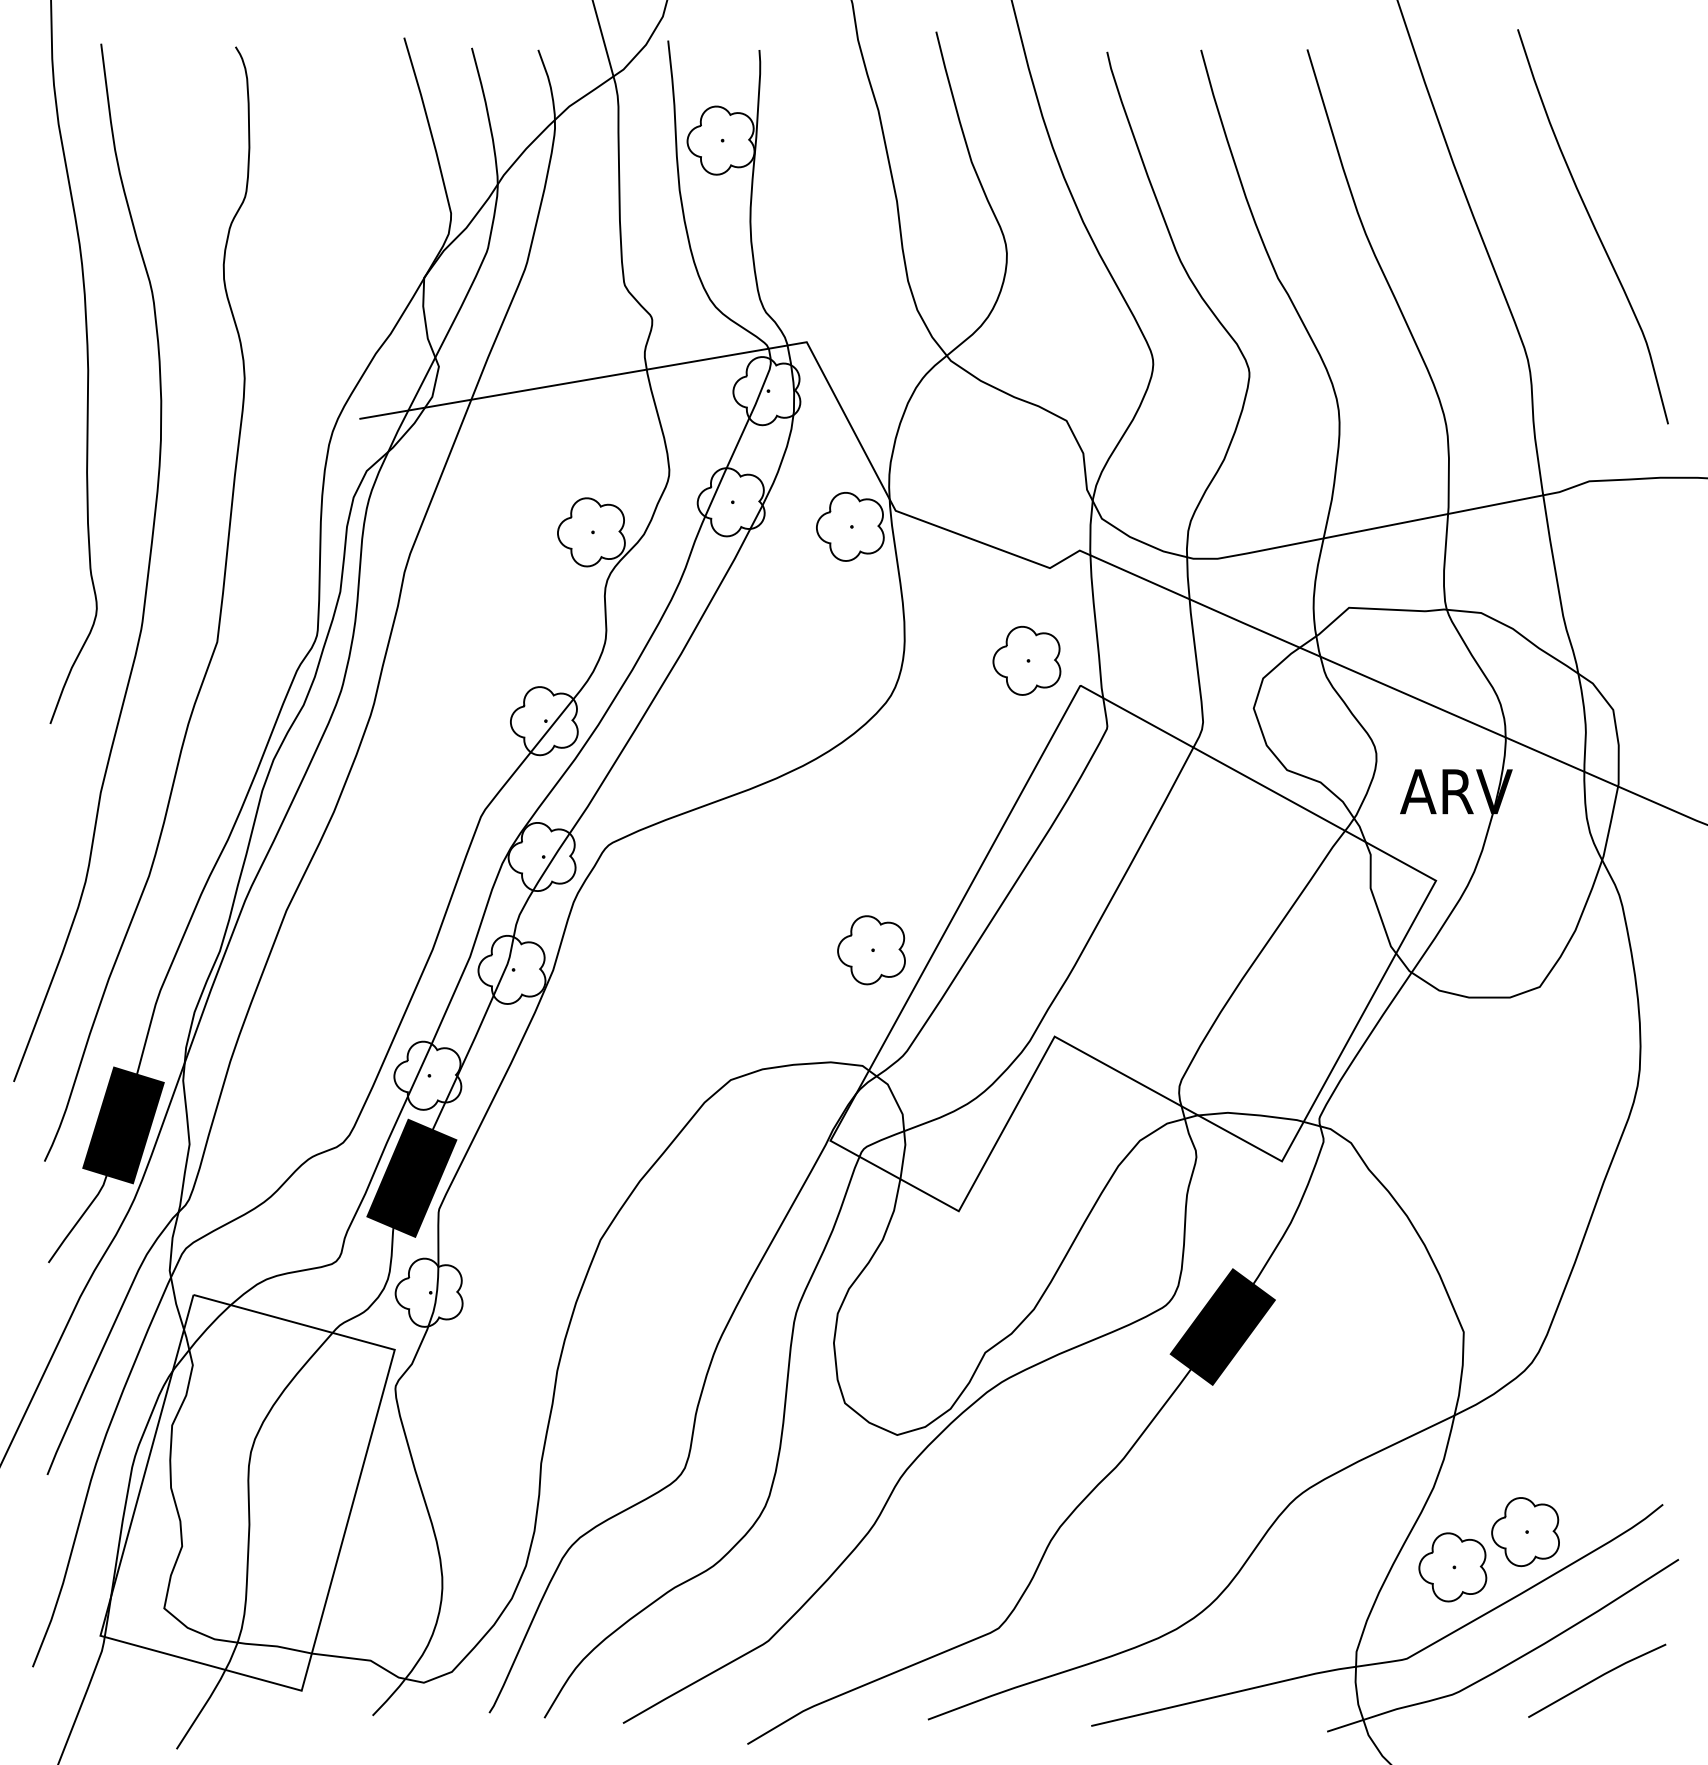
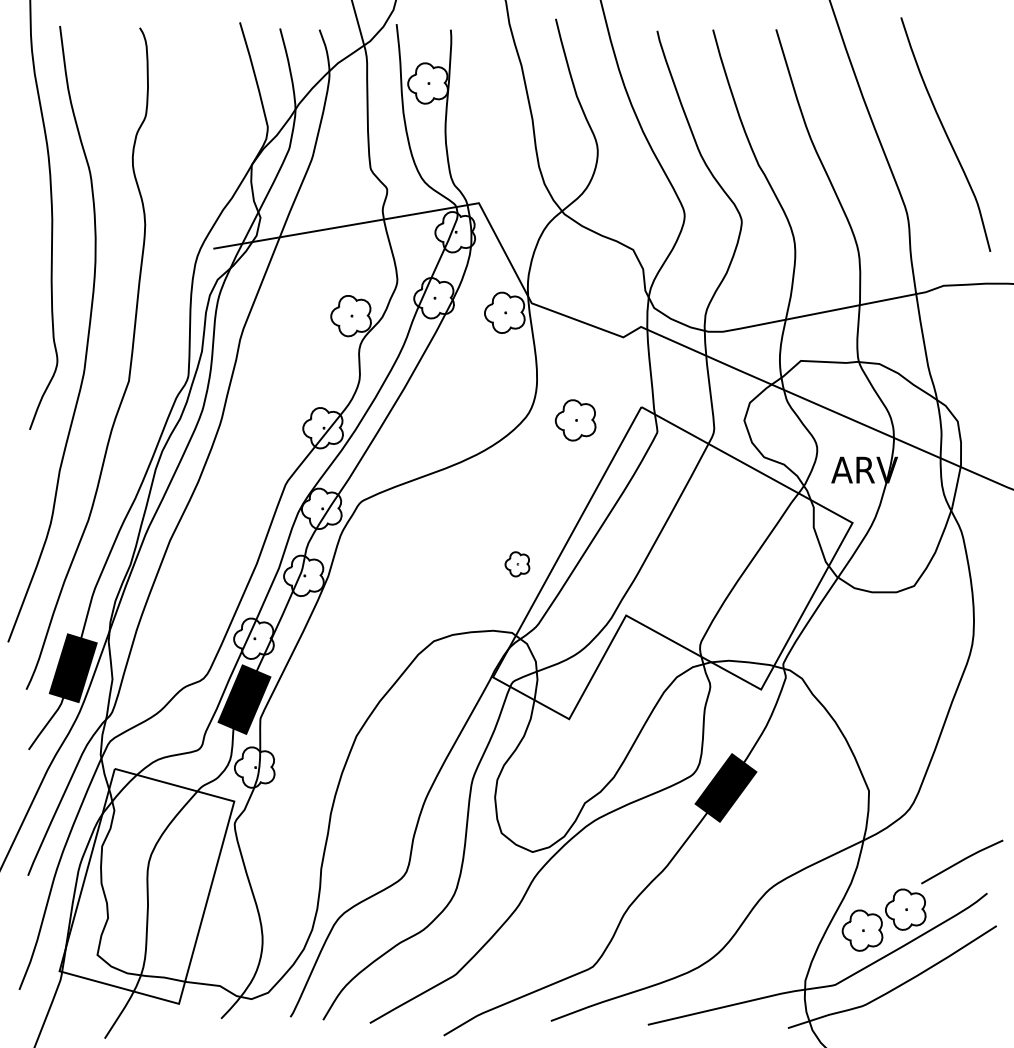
part: (1026, 661) -> (575, 420), moved
part: (871, 950) -> (517, 564), size x0.6
line: (1597, 1679) -> (962, 861), moved

